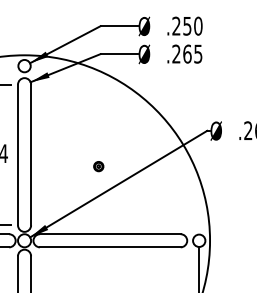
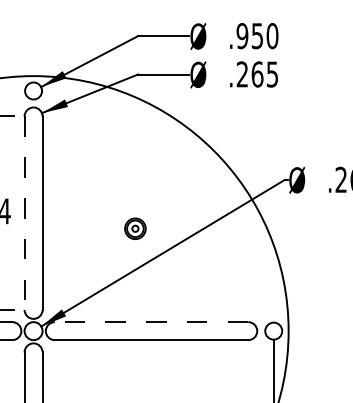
text: (176, 25) -> (242, 35), .250 -> .950
line: (18, 155) -> (25, 213), solid -> dashed
part: (98, 166) -> (135, 229), size x1.6
line: (109, 234) -> (150, 322), solid -> dashed

